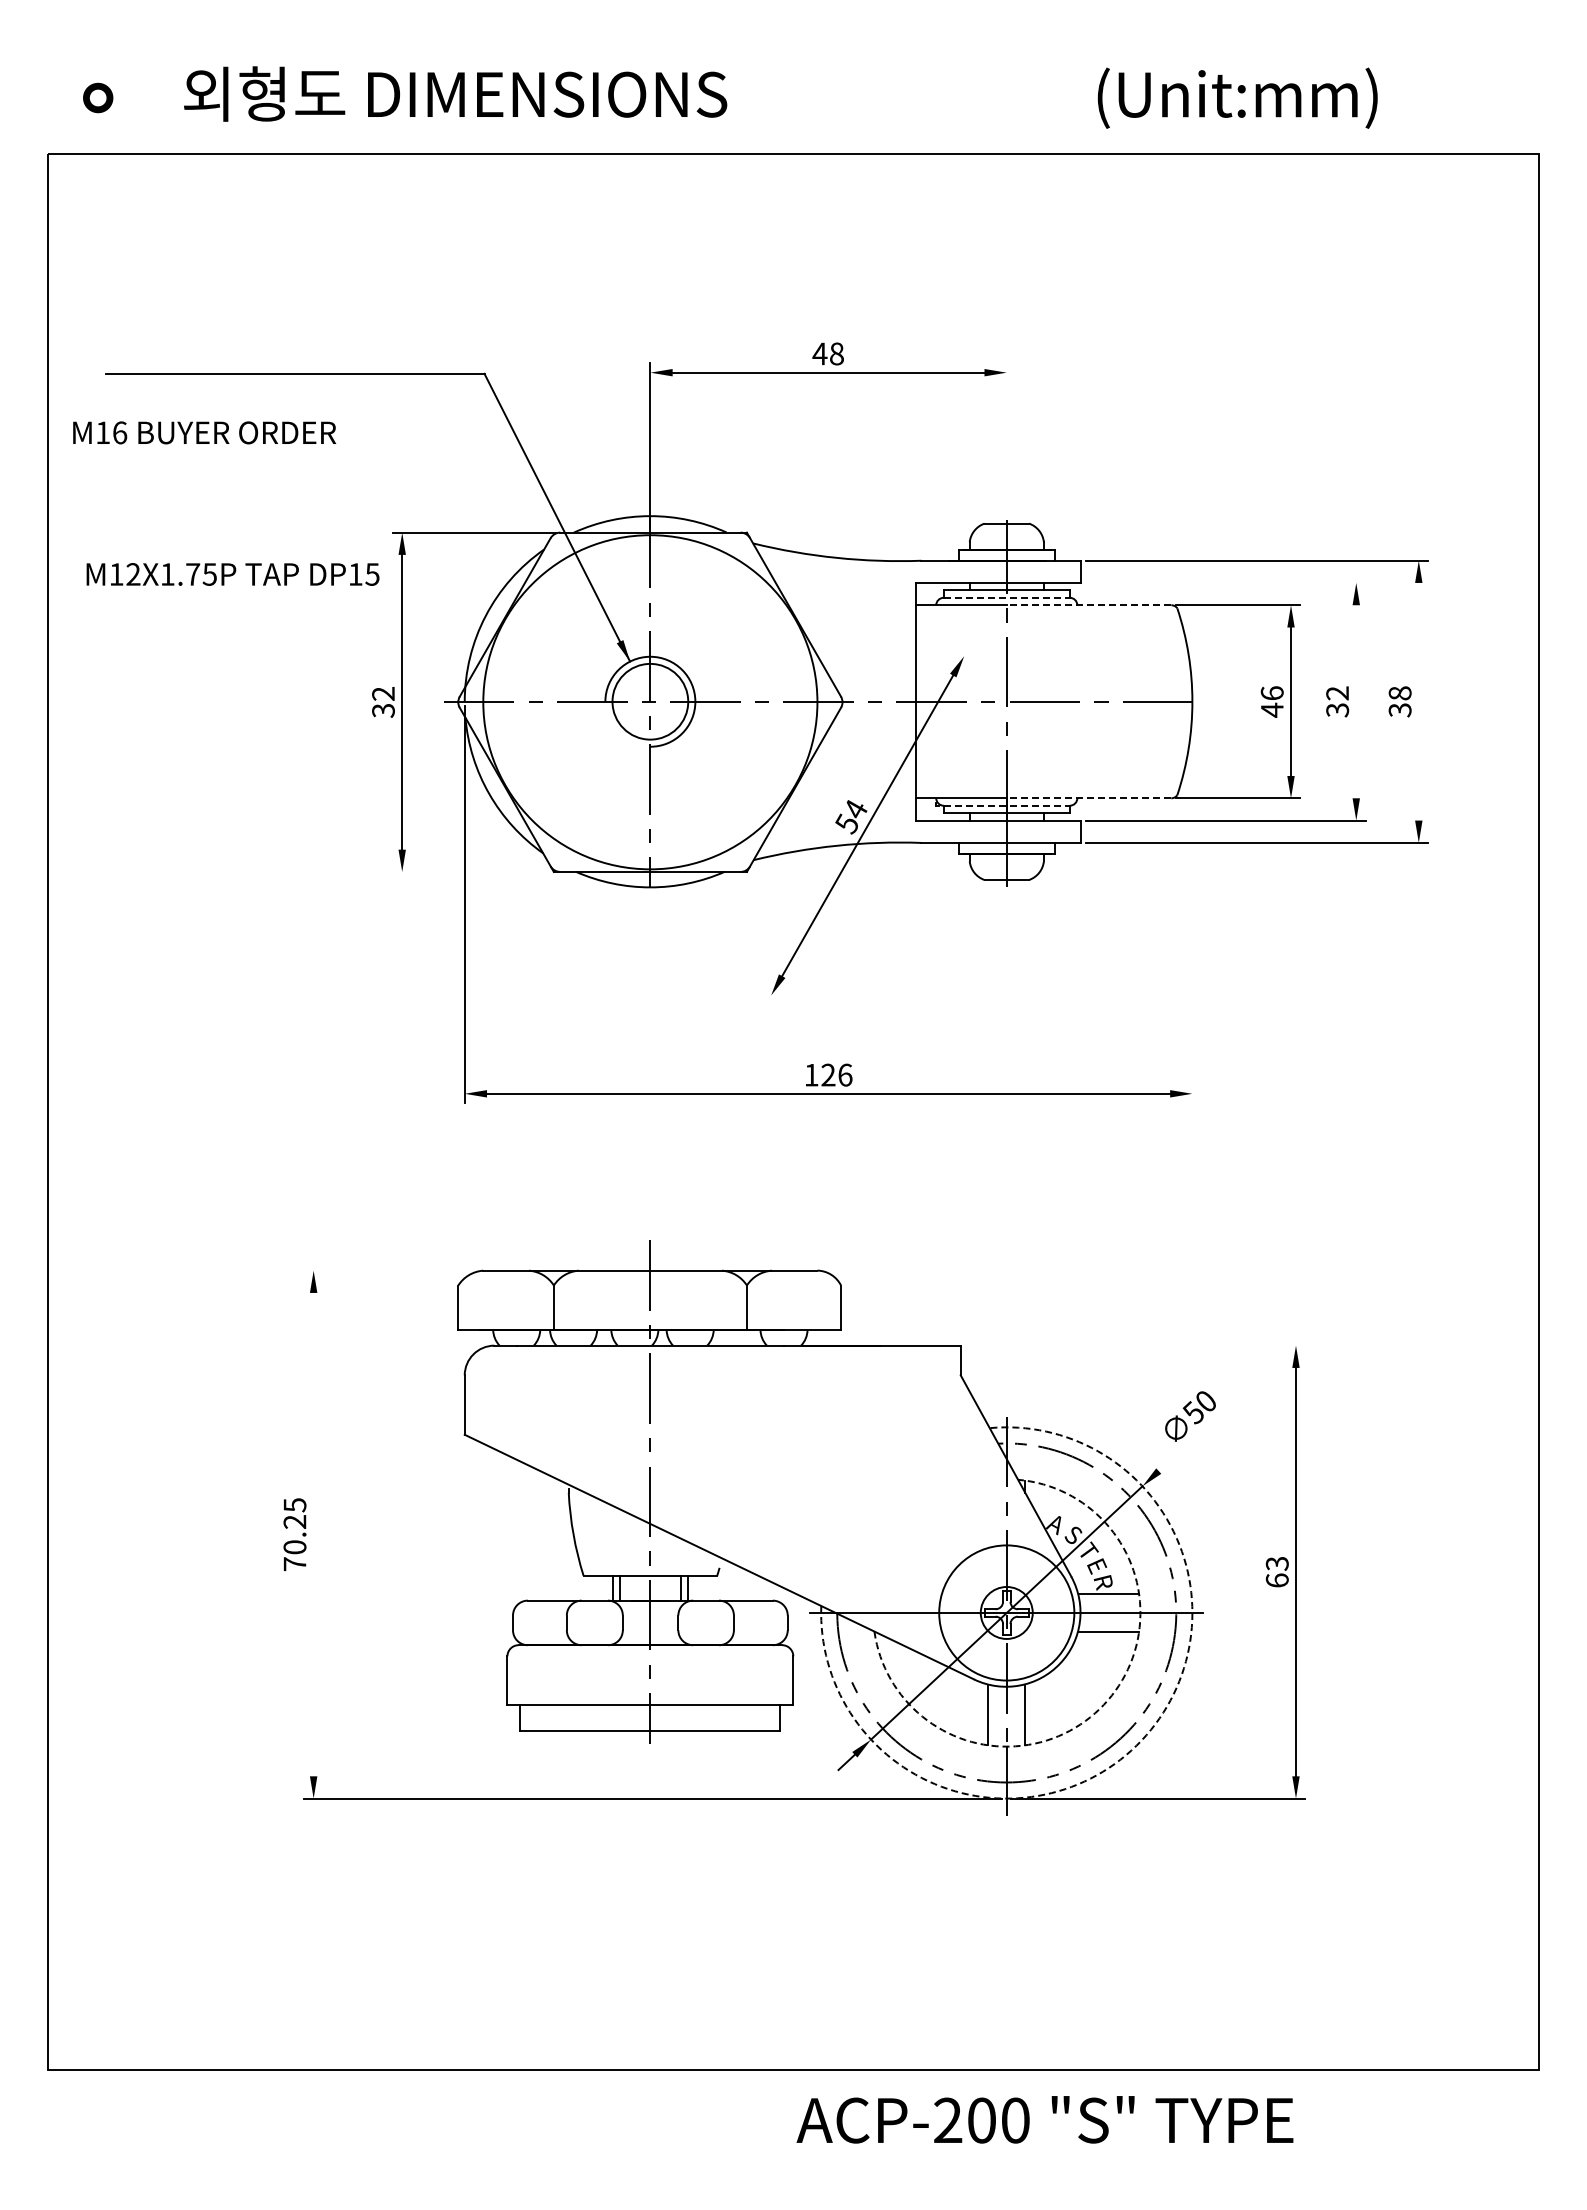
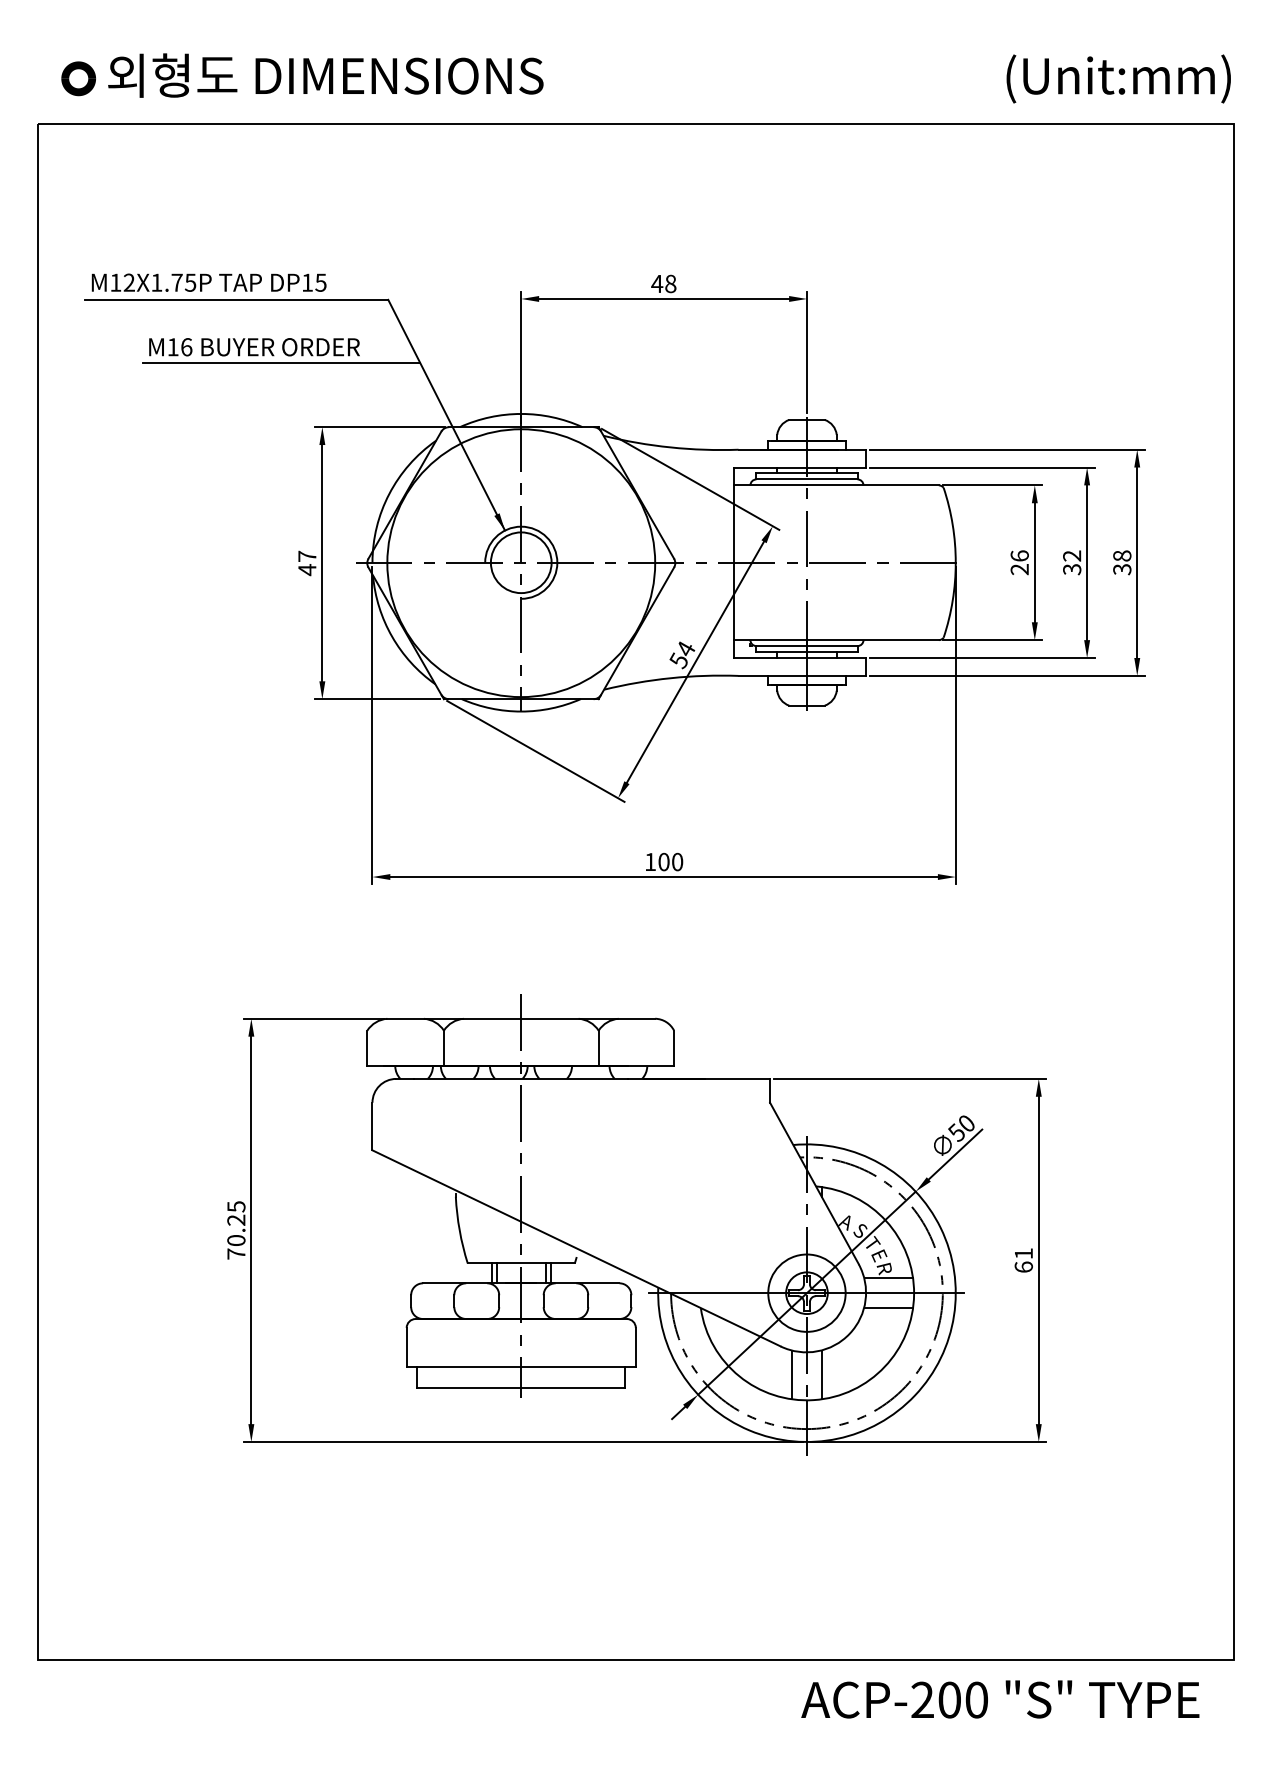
text: (455, 93) -> (325, 75), moved
part: (97, 97) -> (78, 78), size x1.43
text: (1237, 97) -> (1118, 78), moved
text: (204, 432) -> (254, 346), moved
line: (1006, 439) -> (806, 352), added
line: (351, 452) -> (281, 362), added
text: (232, 574) -> (208, 282), moved
line: (1225, 582) -> (982, 467), added
line: (861, 597) -> (690, 479), added
line: (1007, 597) -> (807, 479), dashed -> solid
line: (1088, 605) -> (872, 485), dashed -> solid
line: (1356, 701) -> (1087, 562), added
line: (1418, 701) -> (1137, 562), added
text: (383, 702) -> (307, 563), 32 -> 47
text: (1271, 709) -> (1019, 568), 46 -> 26
line: (1088, 798) -> (872, 640), dashed -> solid
line: (1007, 805) -> (807, 645), dashed -> solid
line: (470, 871) -> (377, 698), added
line: (1192, 904) -> (955, 725), added
line: (668, 937) -> (535, 751), added
text: (836, 1074) -> (670, 861), 126 -> 100
line: (391, 1270) -> (313, 1018), added
line: (1135, 1345) -> (910, 1078), added
line: (1191, 1439) -> (955, 1154), added
line: (313, 1534) -> (251, 1230), added
text: (1276, 1563) -> (1023, 1253), 63 -> 61
circle: (1006, 1612) -> (806, 1292), size x0.71
arc: (1103, 1704) -> (884, 1366), dashed -> solid
arc: (1141, 1740) -> (914, 1395), dashed -> solid
text: (1044, 2119) -> (999, 1699), moved

